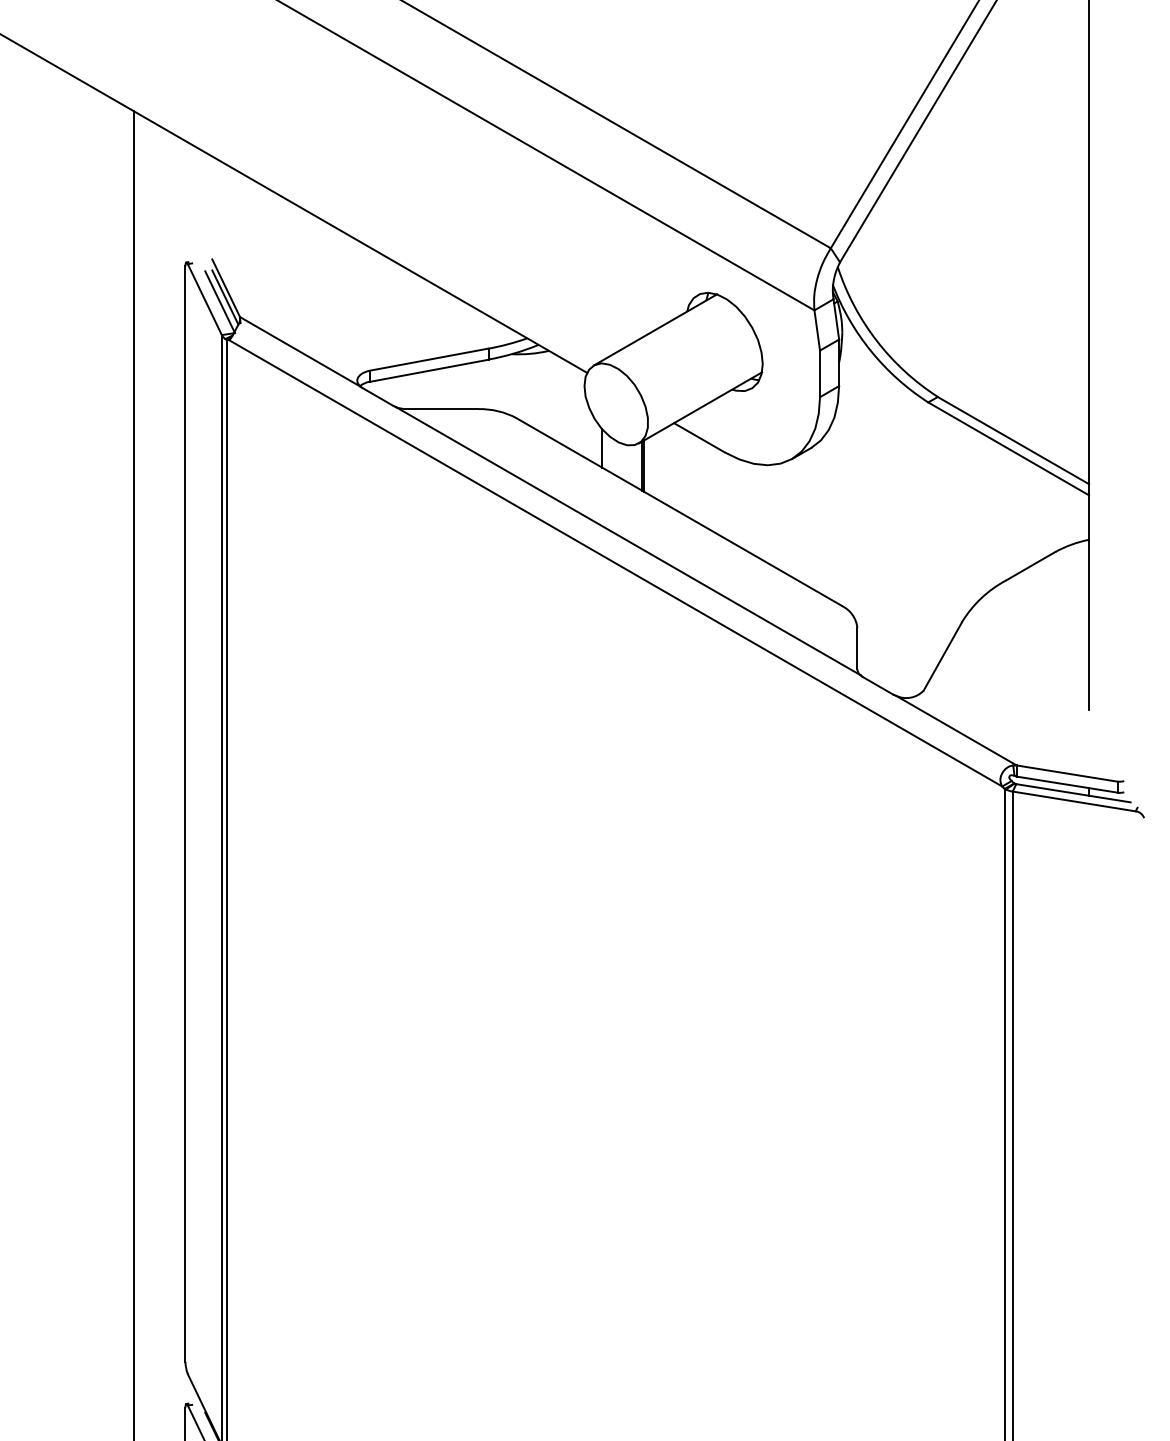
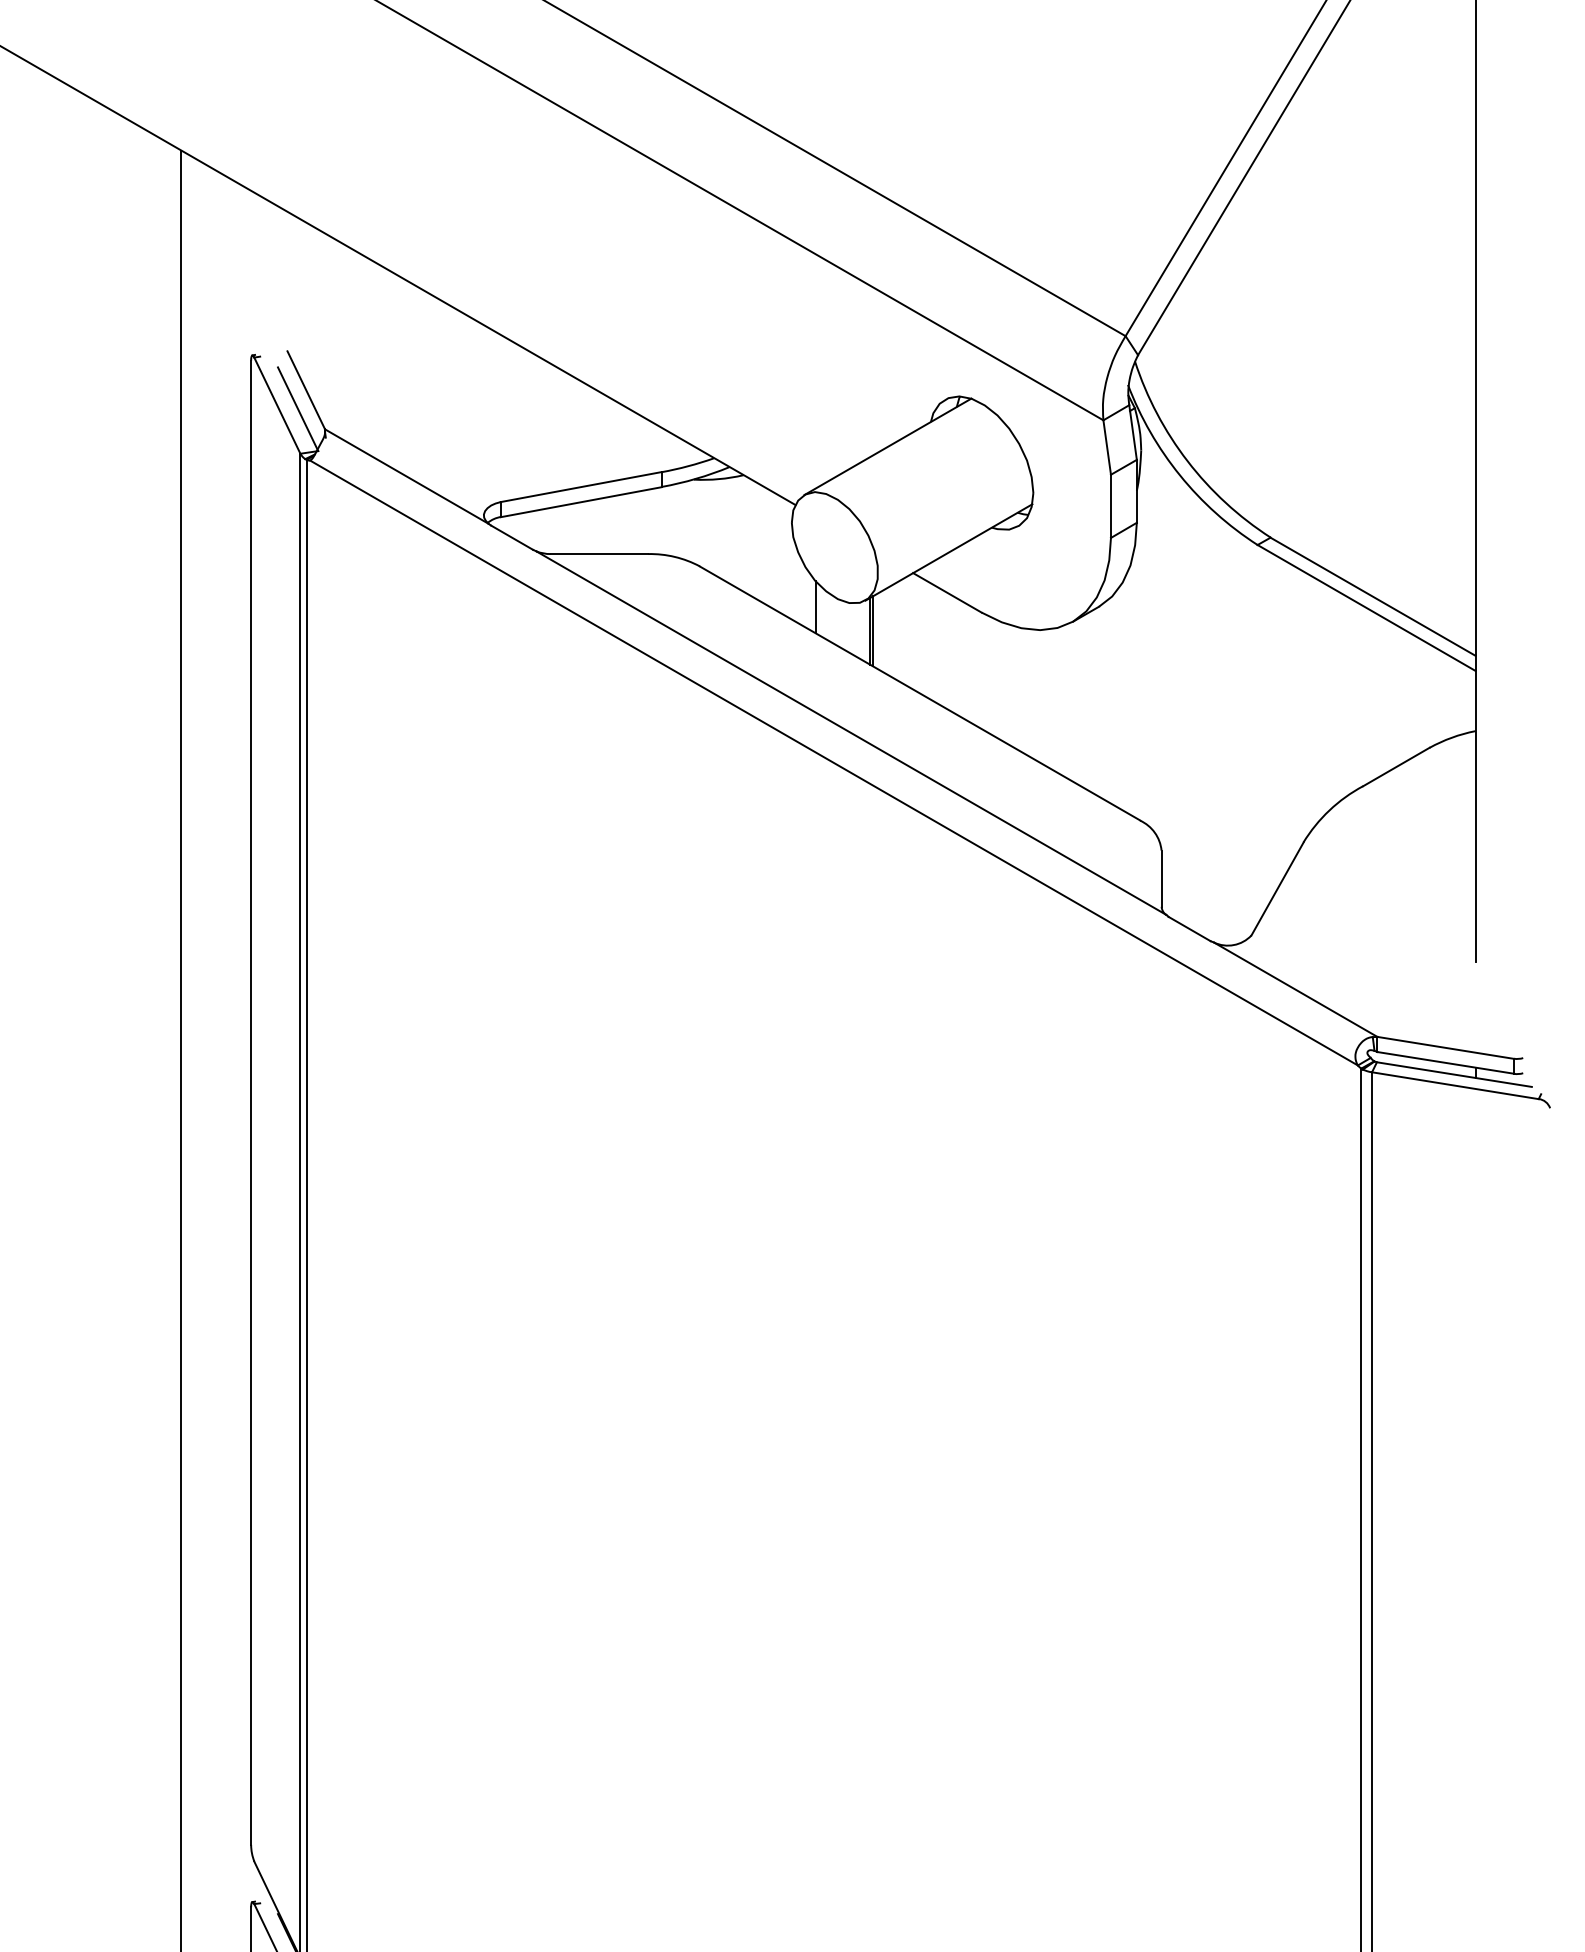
line: (224, 297) -> (304, 402), removed

